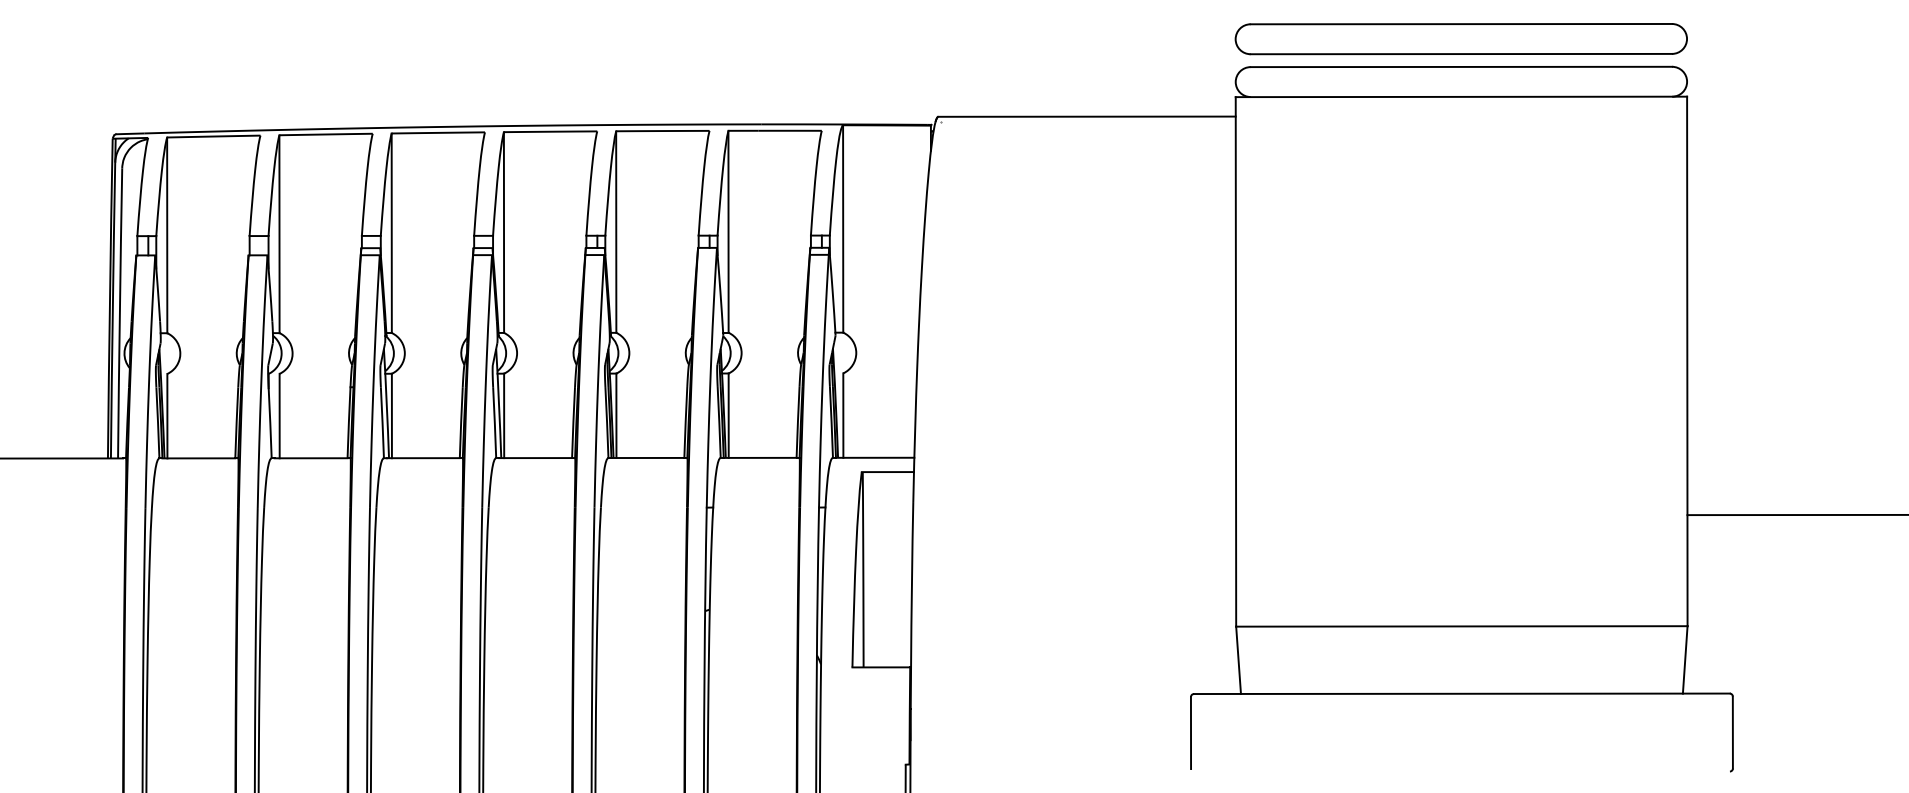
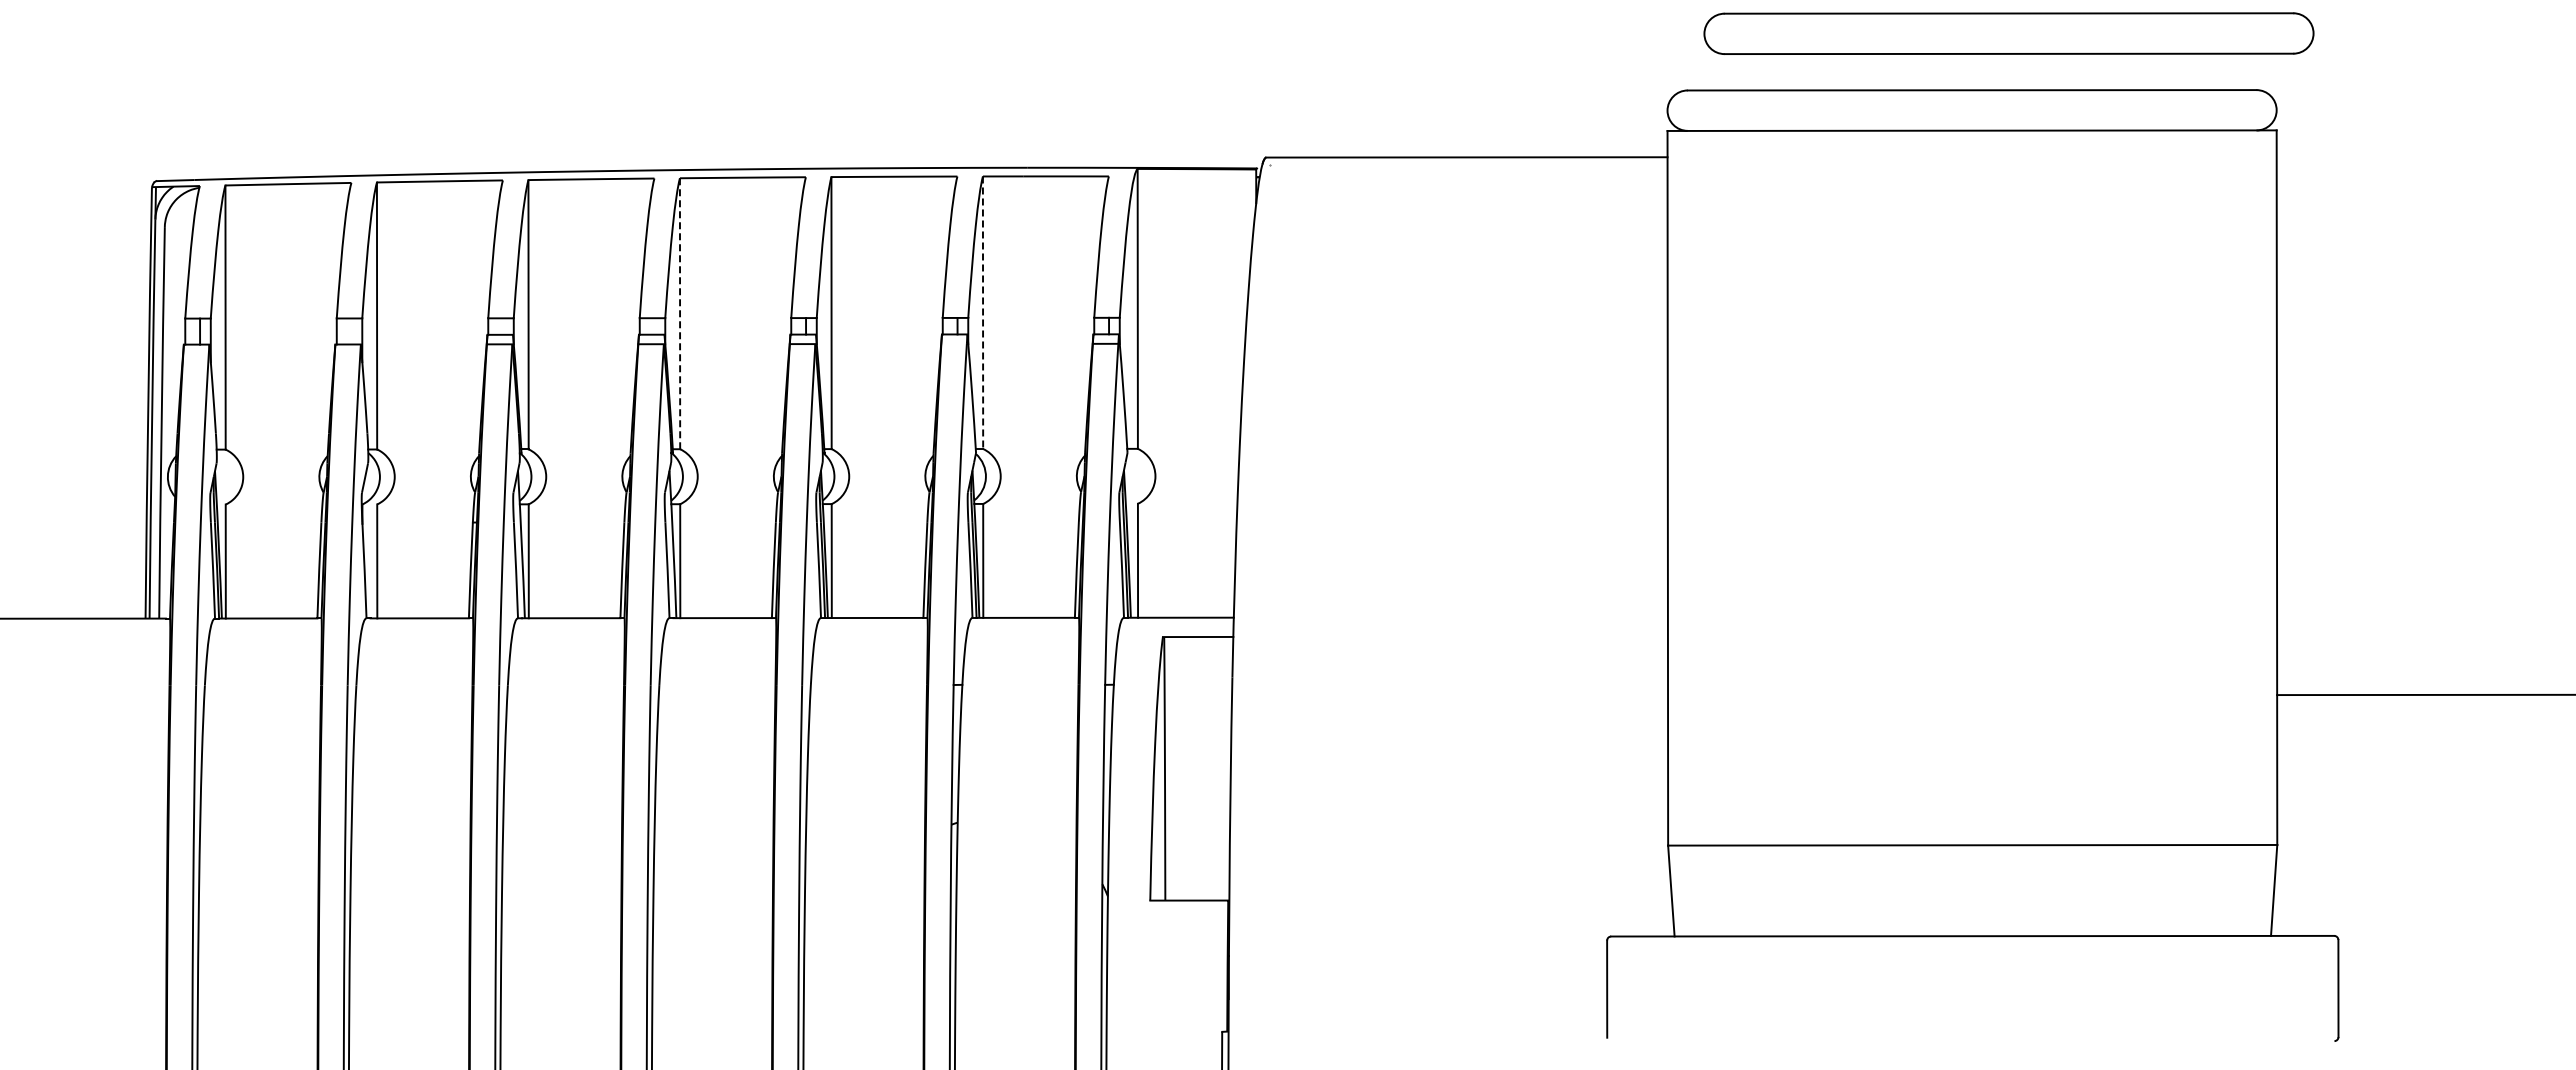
part: (1460, 38) -> (2008, 33), moved
line: (728, 232) -> (983, 313), solid -> dashed
line: (504, 233) -> (680, 314), solid -> dashed

